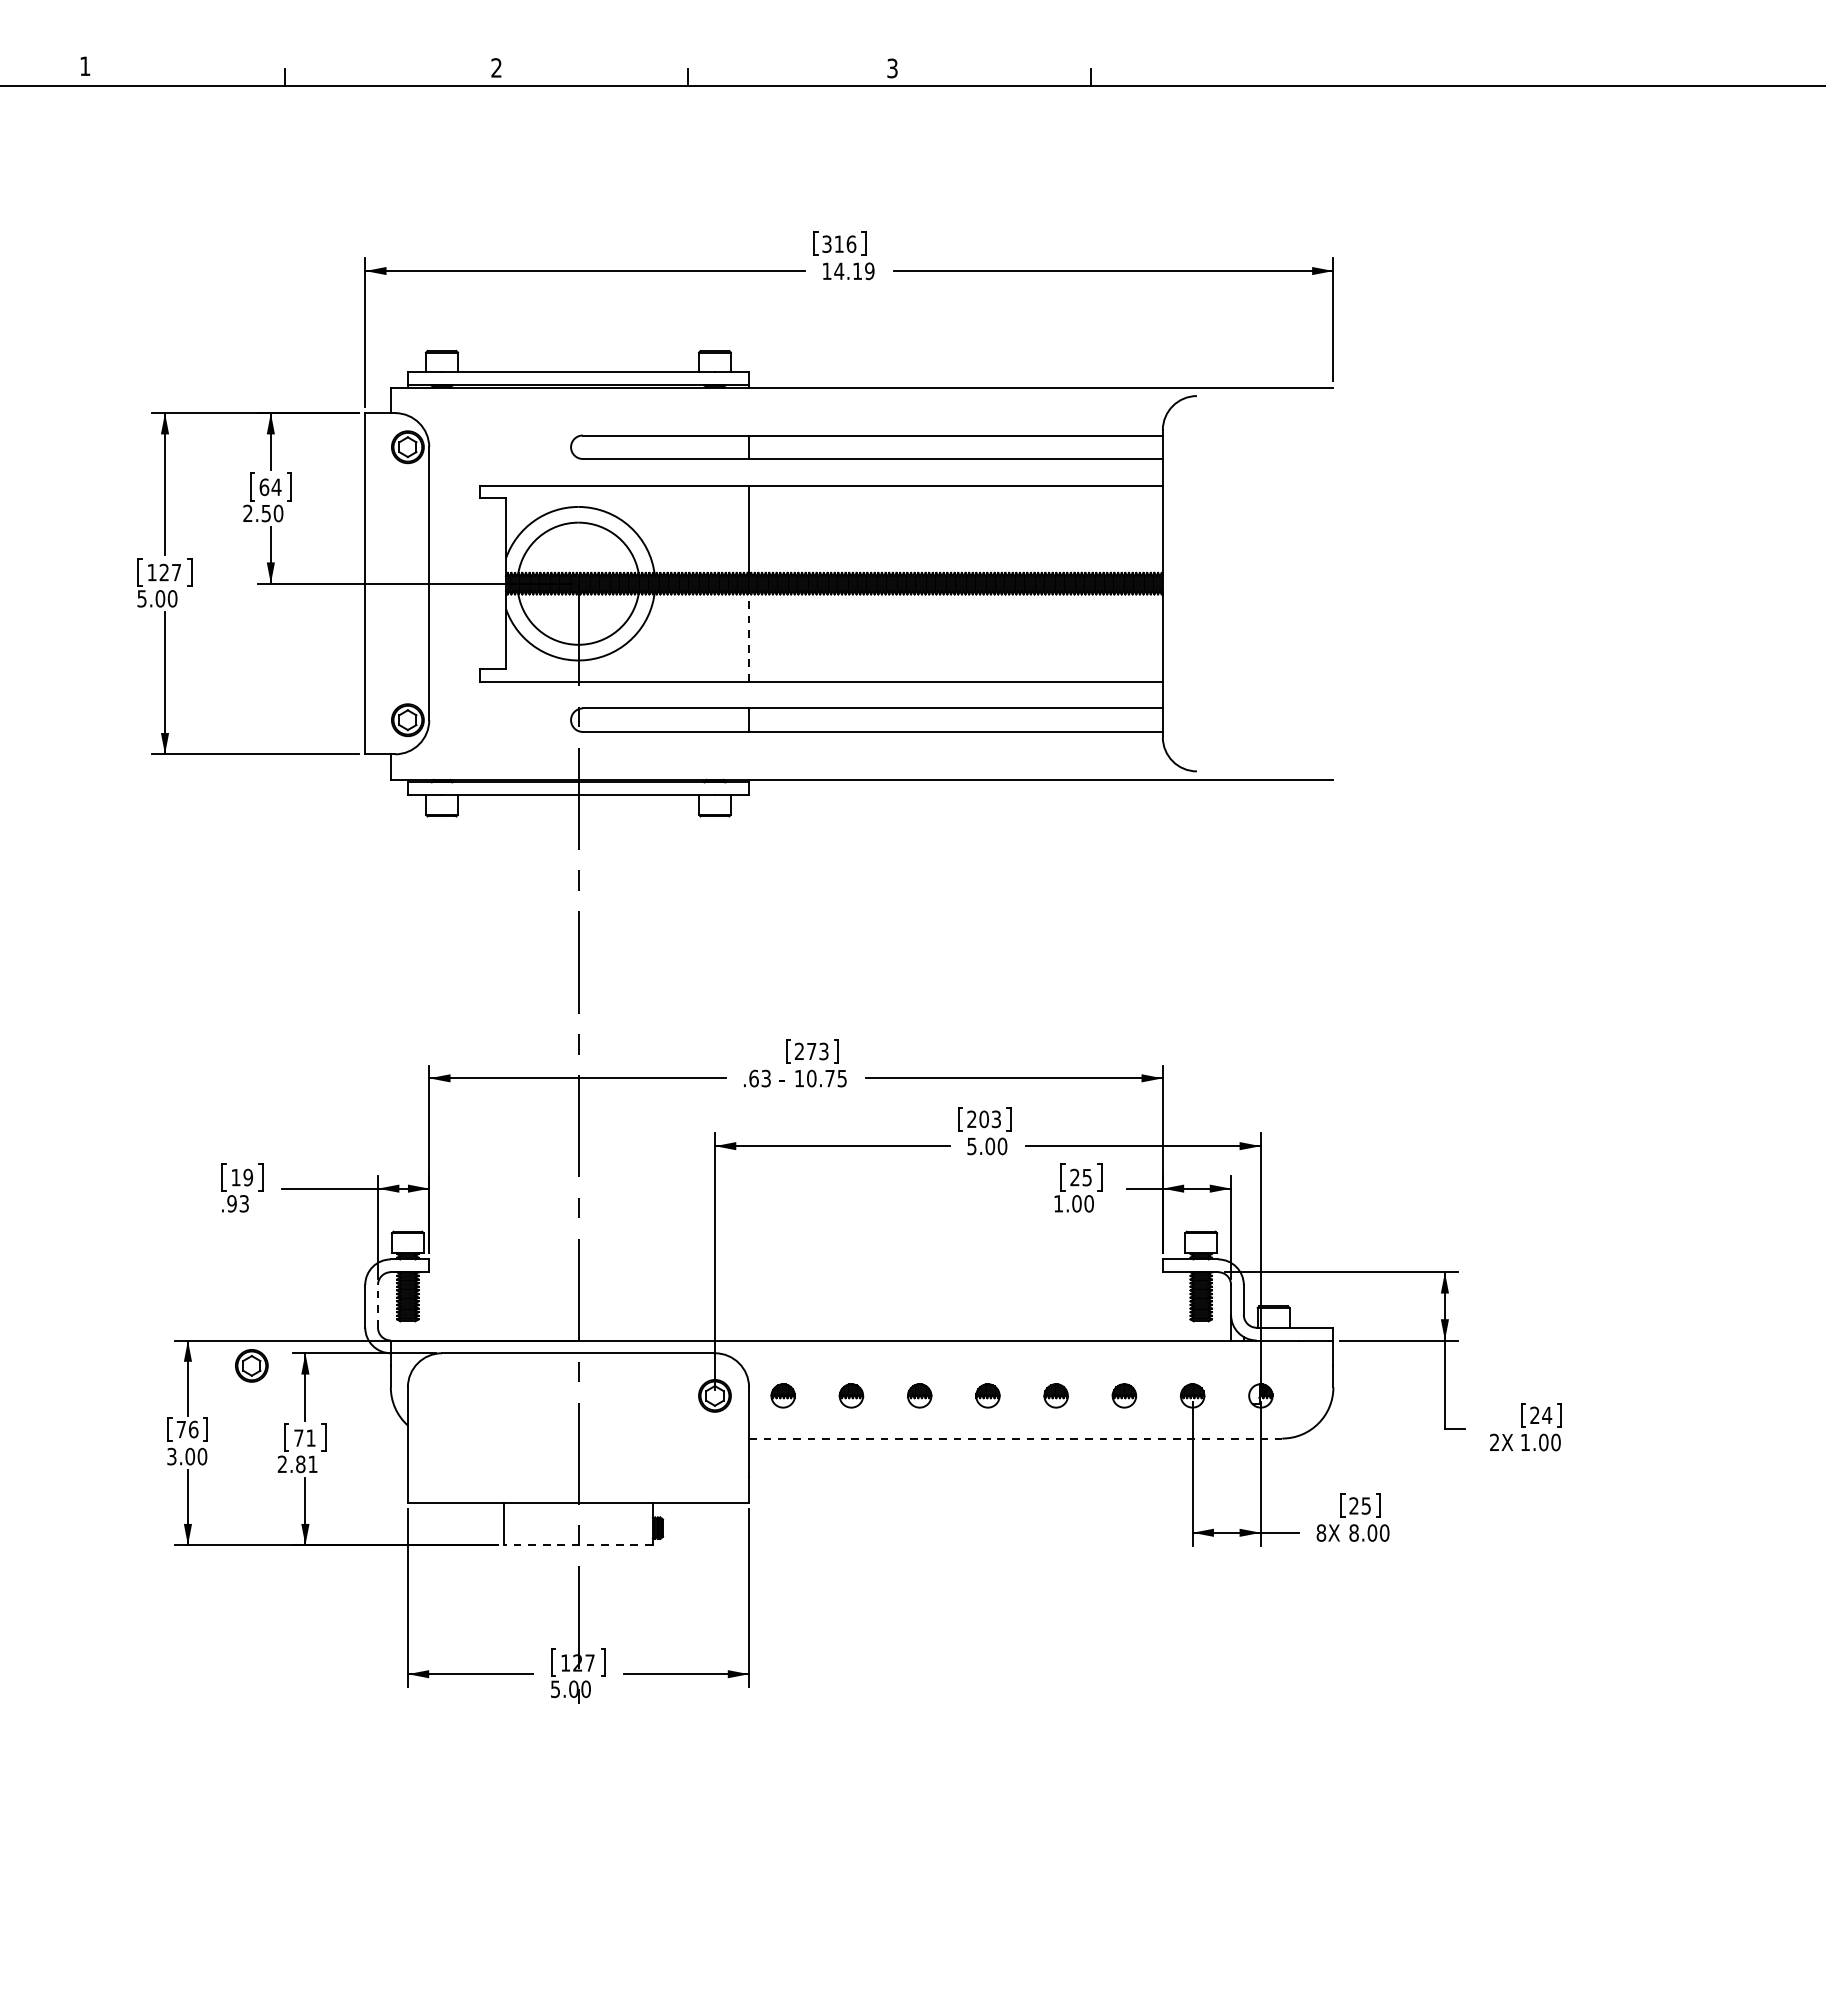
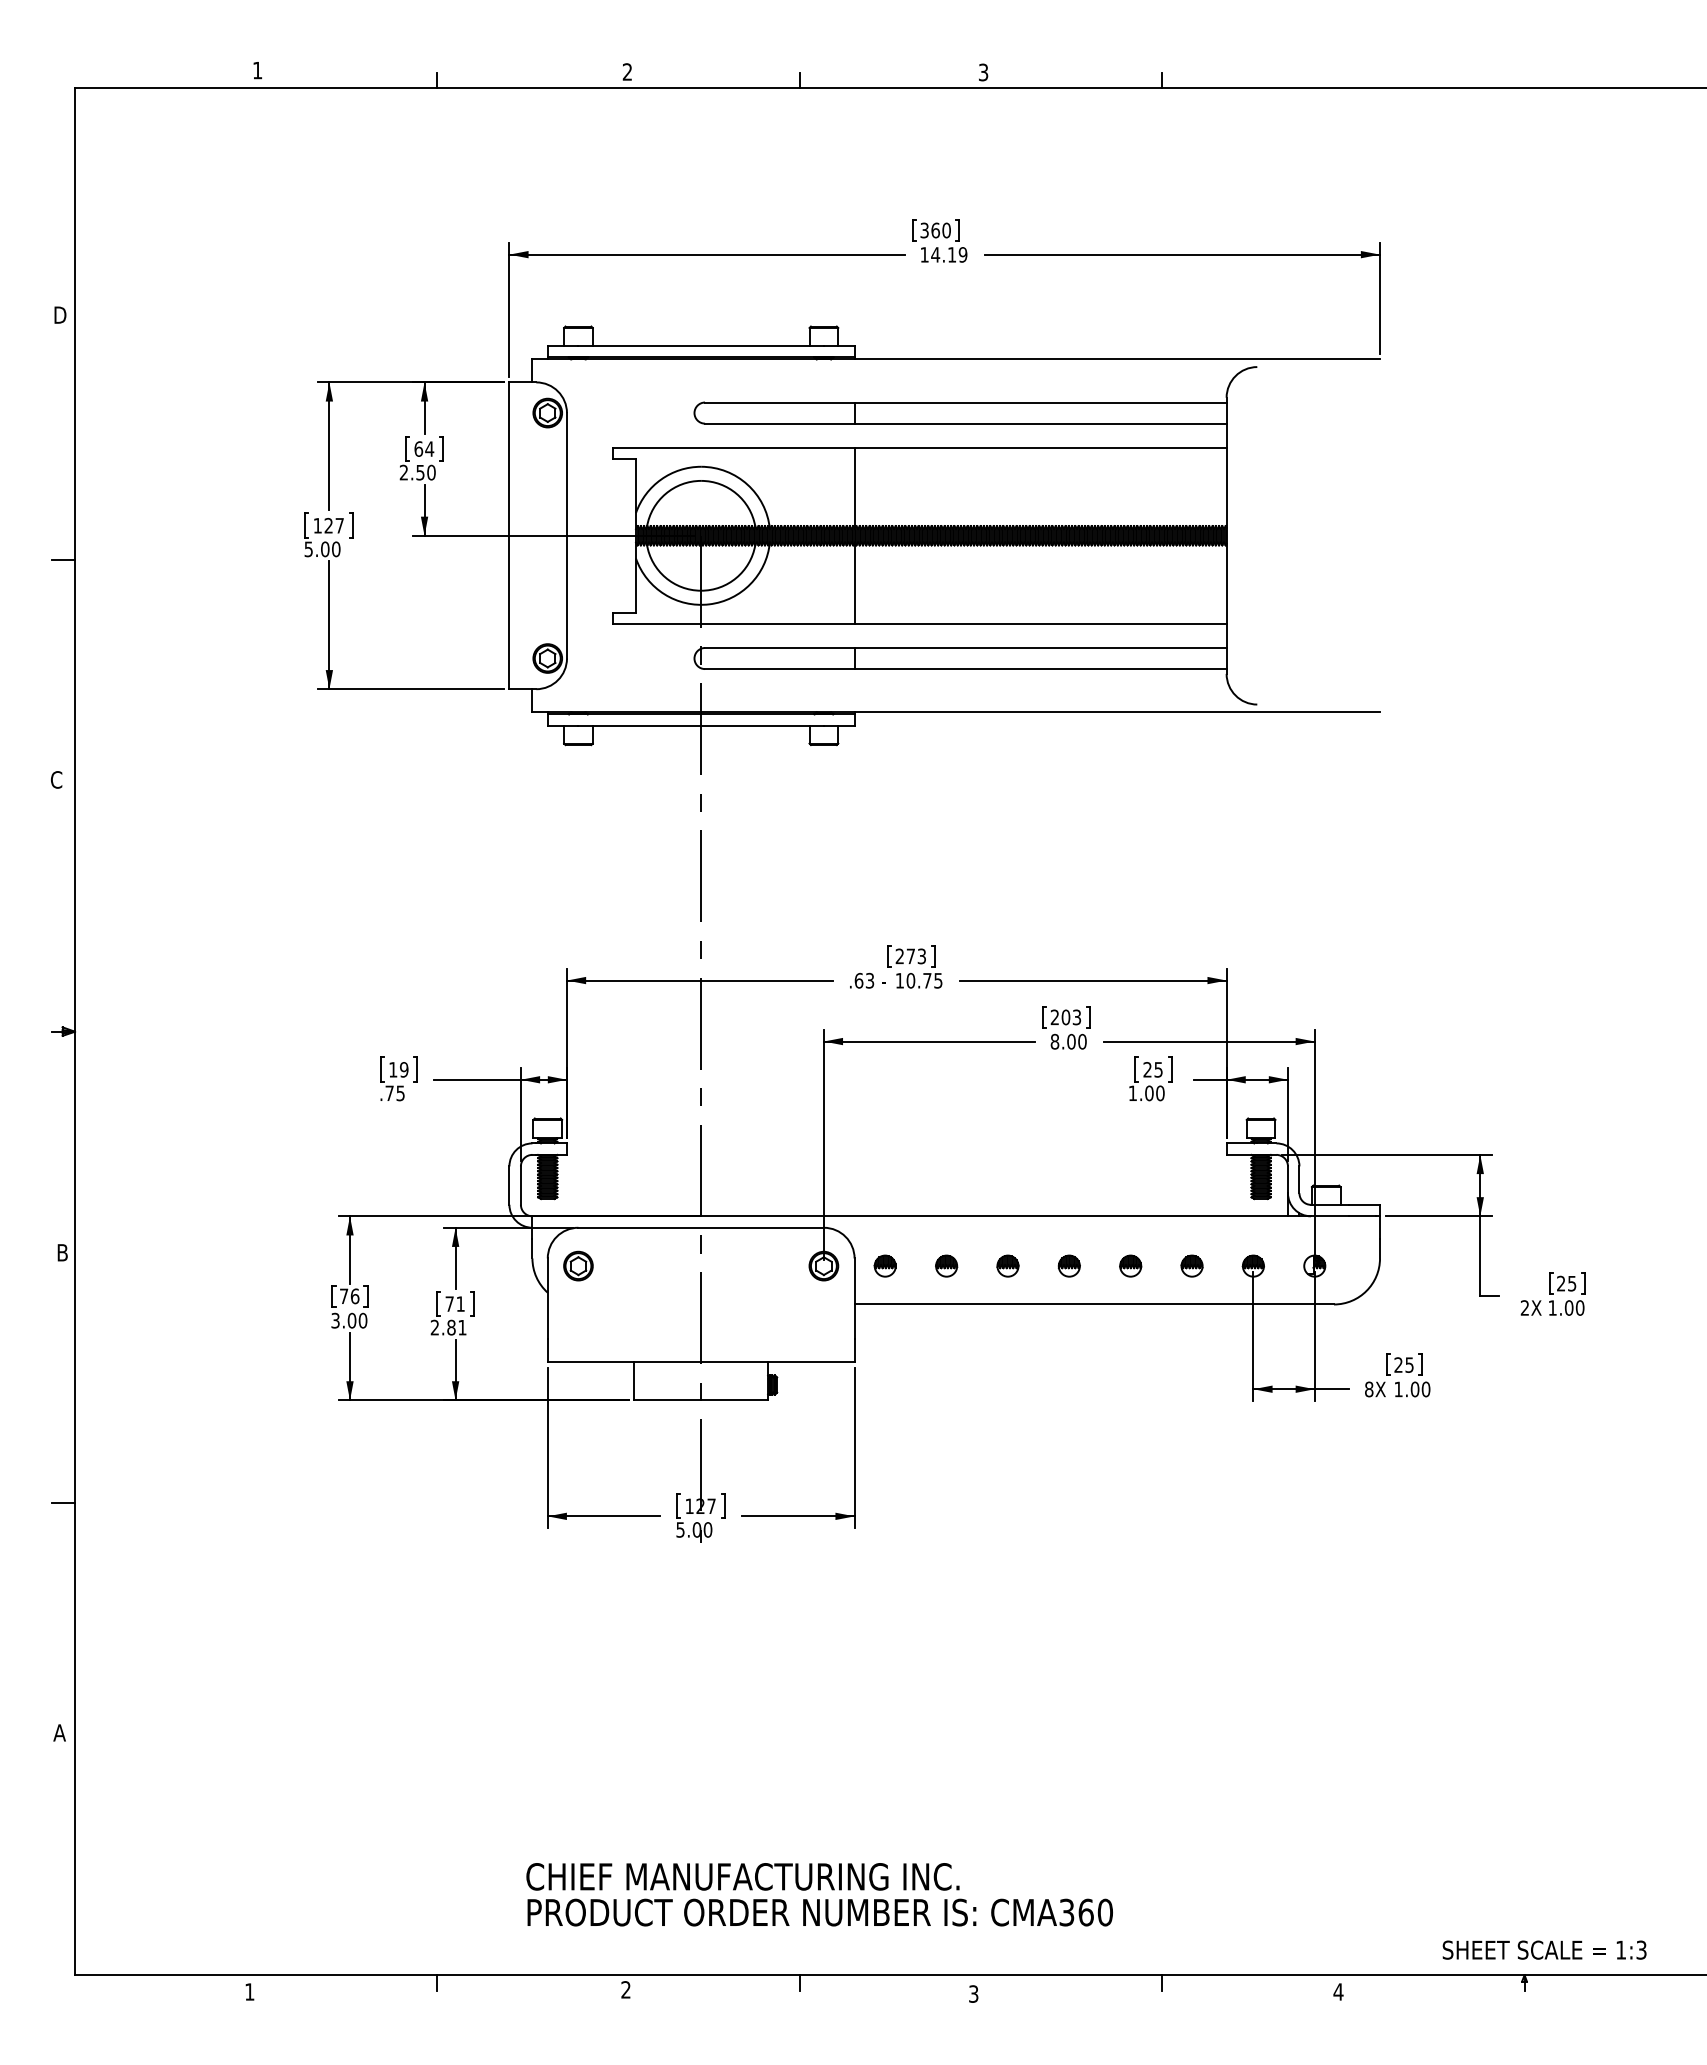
text: (844, 244) -> (940, 230), 316 -> 360
line: (748, 635) -> (854, 582), dashed -> solid
text: (971, 1146) -> (1054, 1041), 5.00 -> 8.00
text: (237, 1203) -> (394, 1093), .93 -> .75
line: (377, 1306) -> (520, 1185), dashed -> solid
part: (251, 1365) -> (578, 1265), moved
text: (1546, 1415) -> (1571, 1283), 24 -> 25
line: (1015, 1438) -> (1094, 1304), dashed -> solid
text: (1353, 1533) -> (1398, 1389), 8.00 -> 1.00
line: (578, 1545) -> (701, 1400), dashed -> solid

